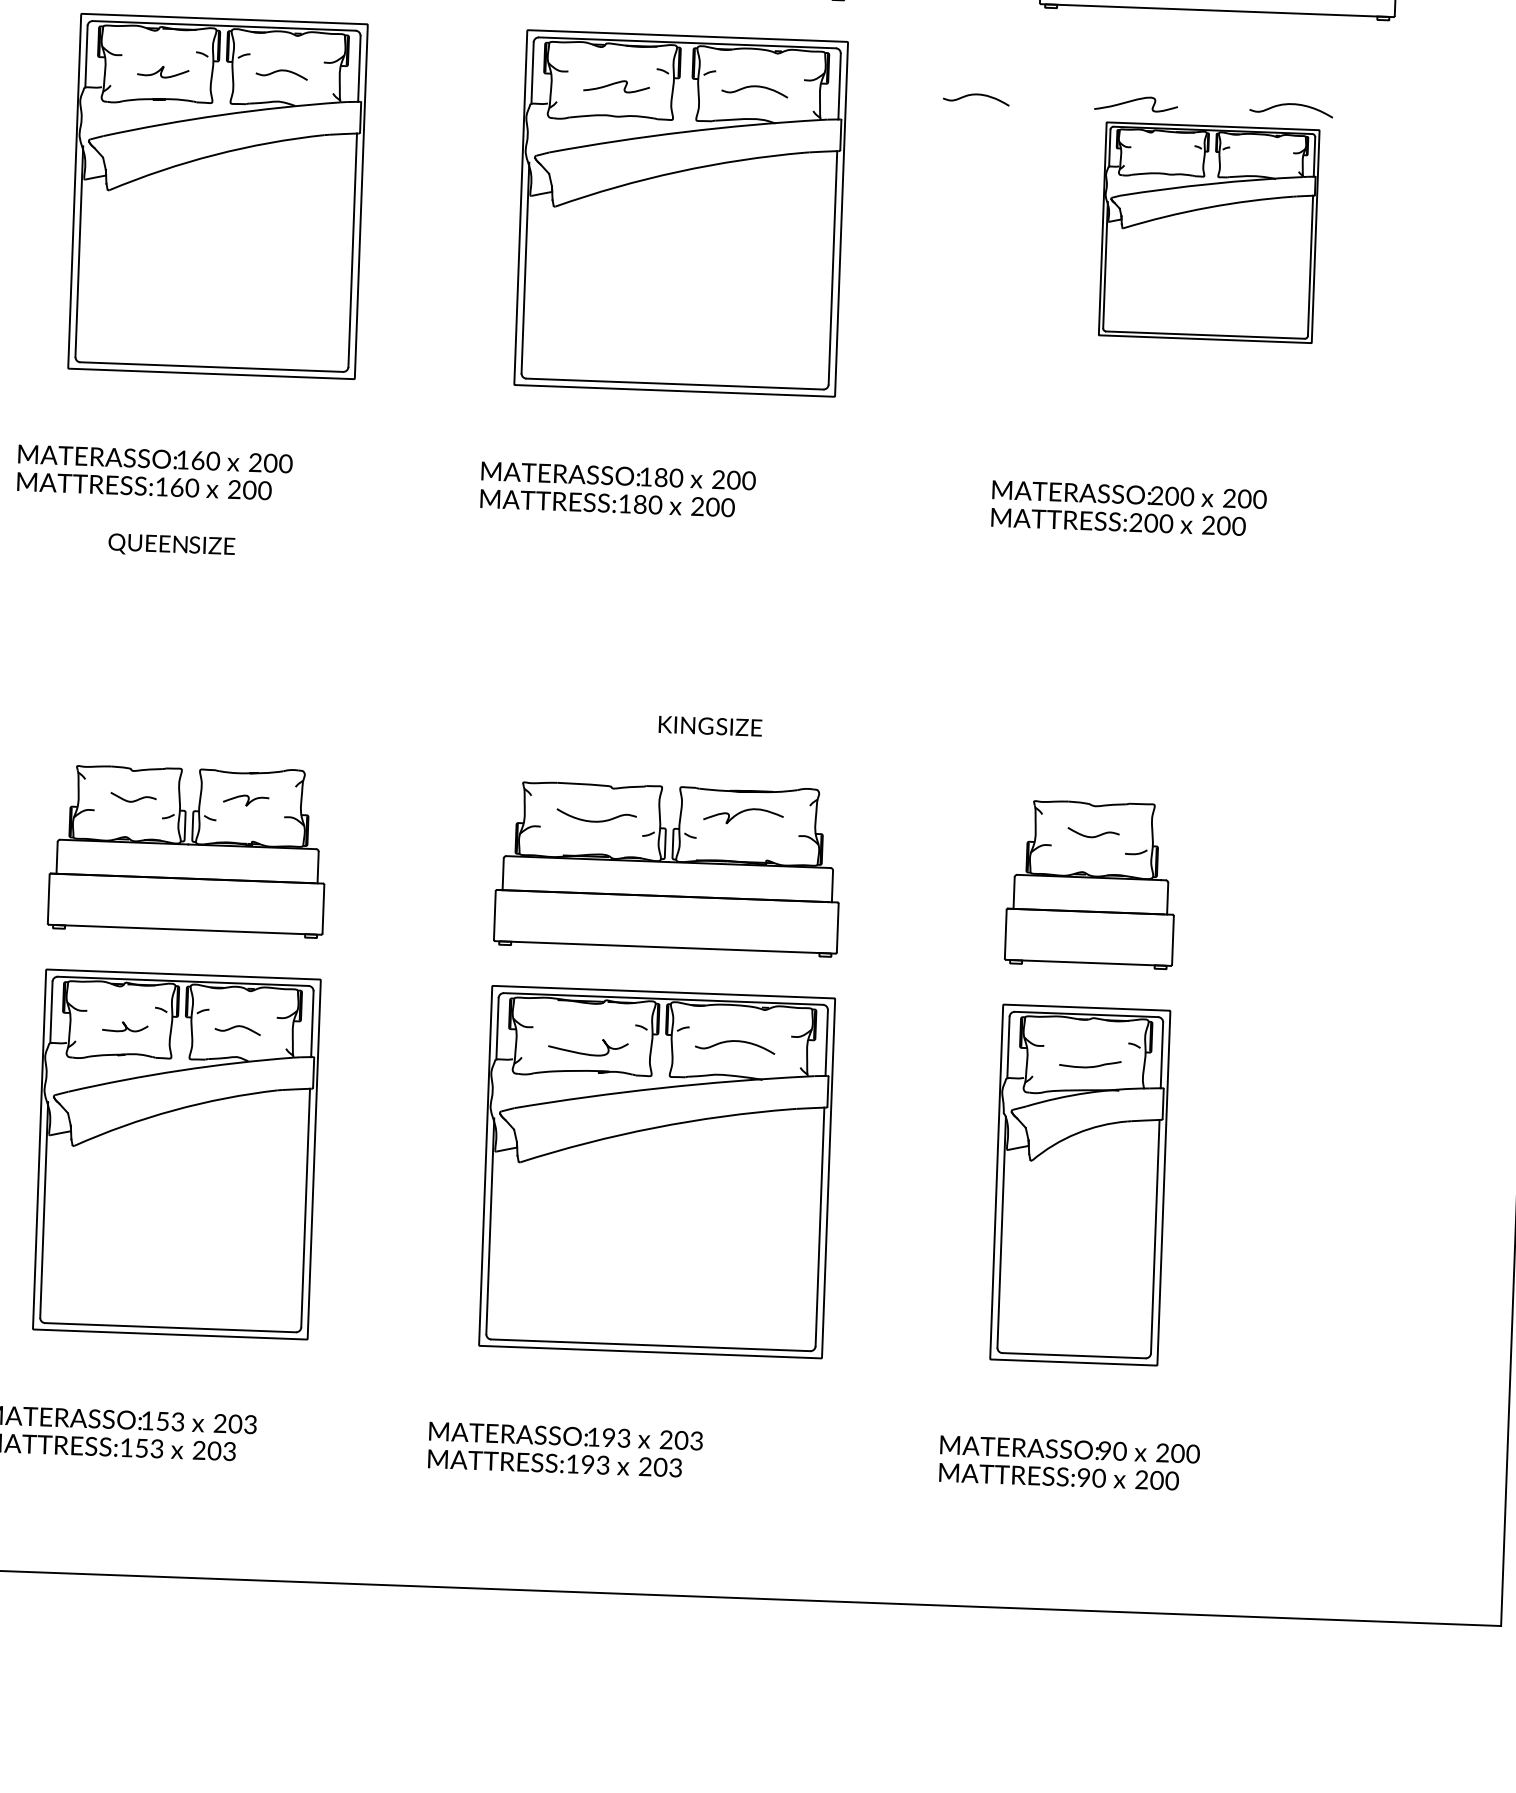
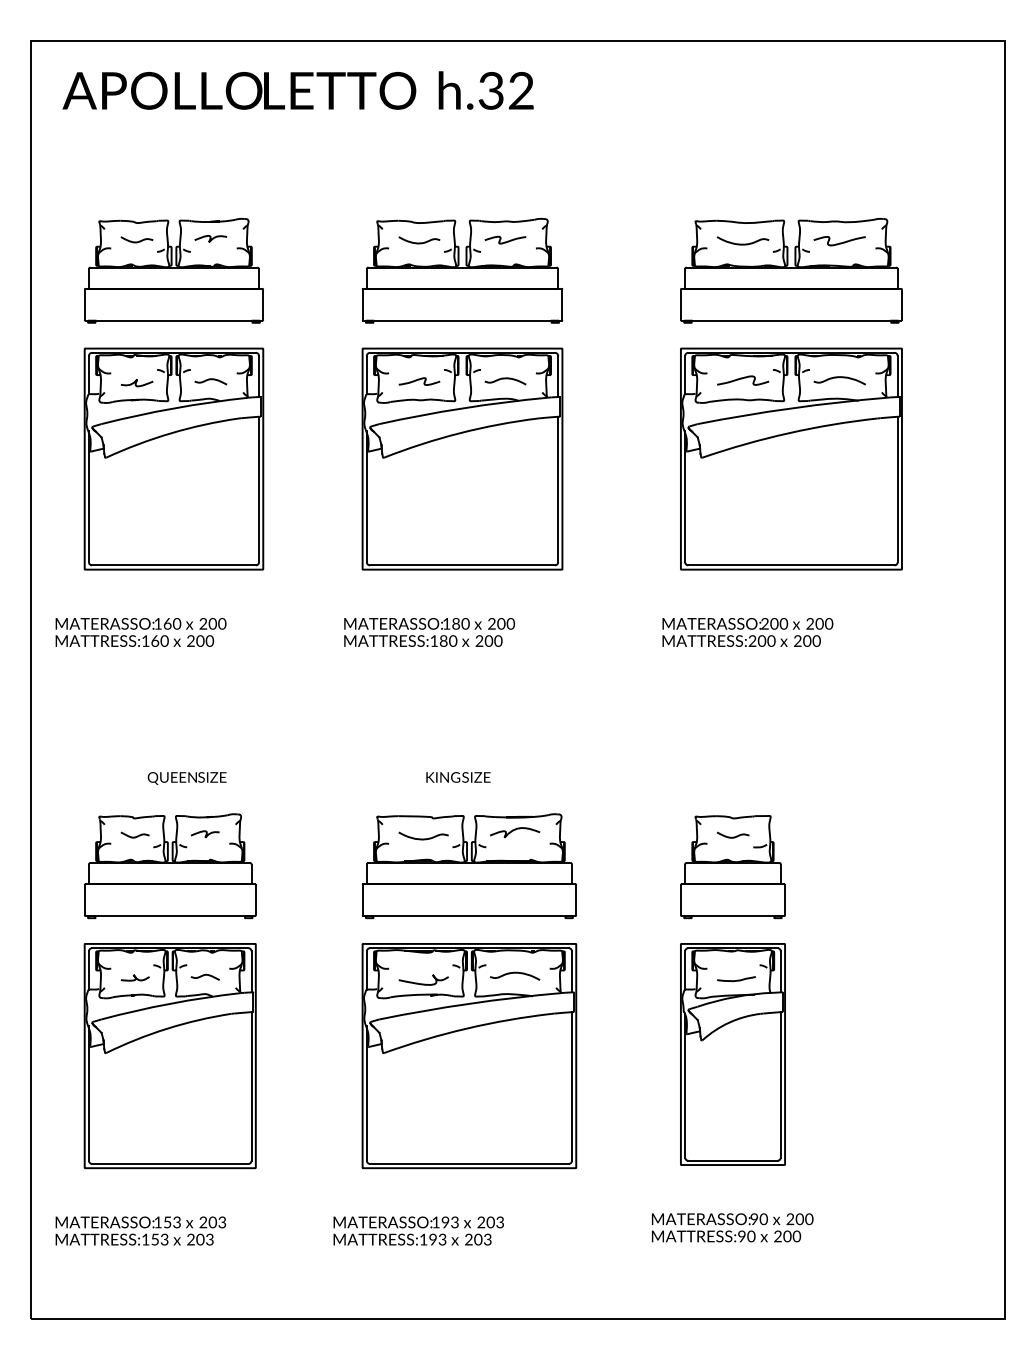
curve: (976, 96) -> (643, 379), removed
part: (1209, 231) -> (791, 458), size x1.67
text: (170, 545) -> (186, 778), moved
text: (710, 726) -> (458, 777), moved

